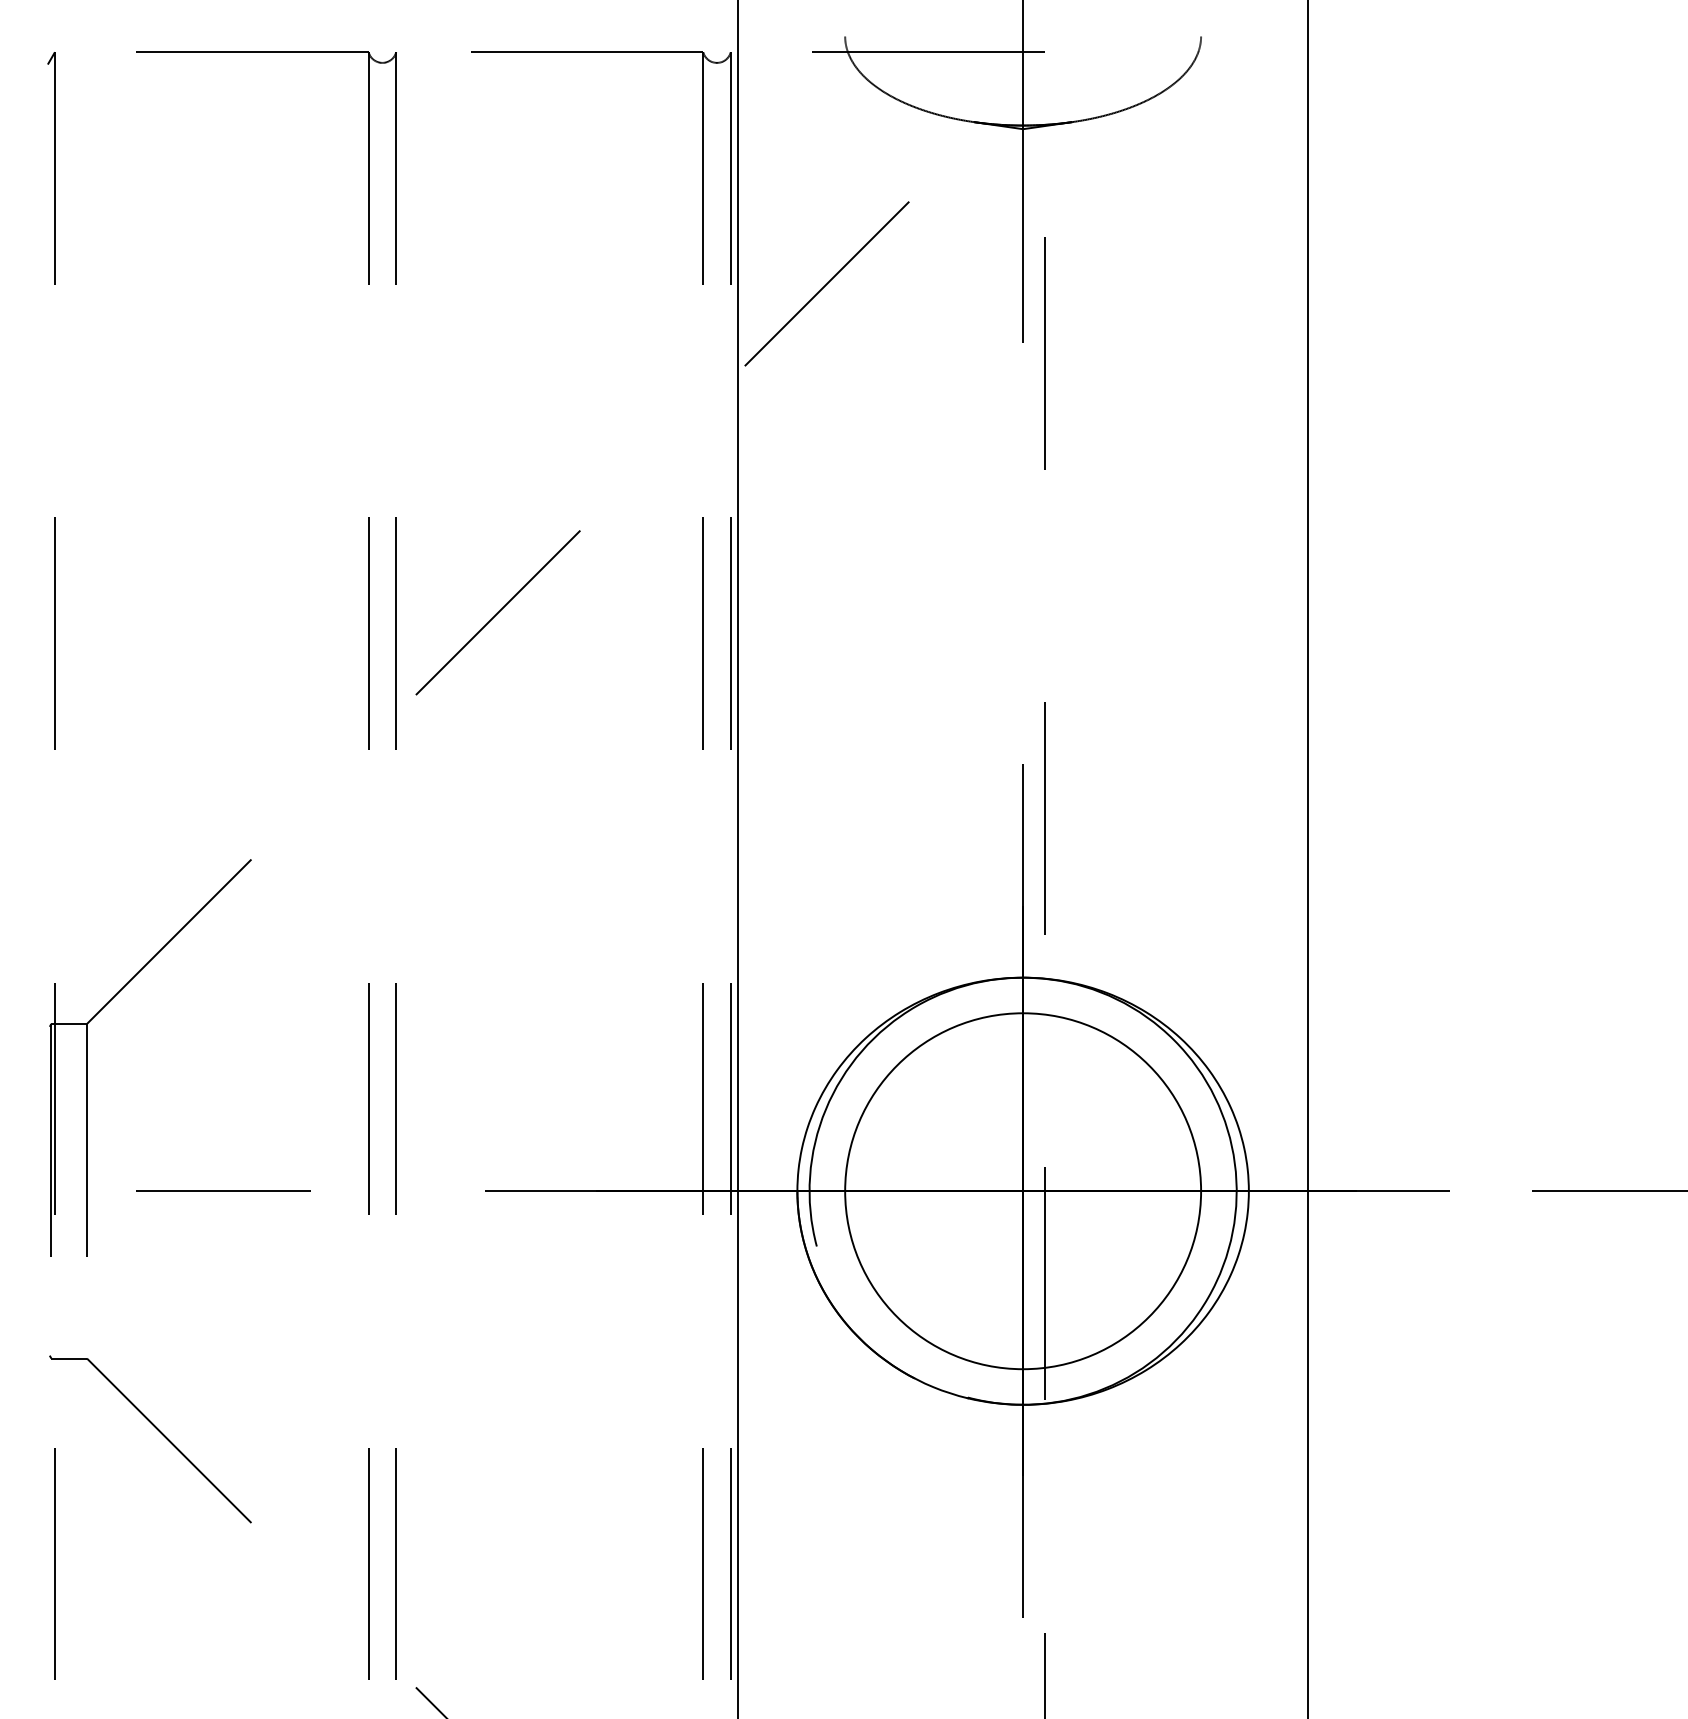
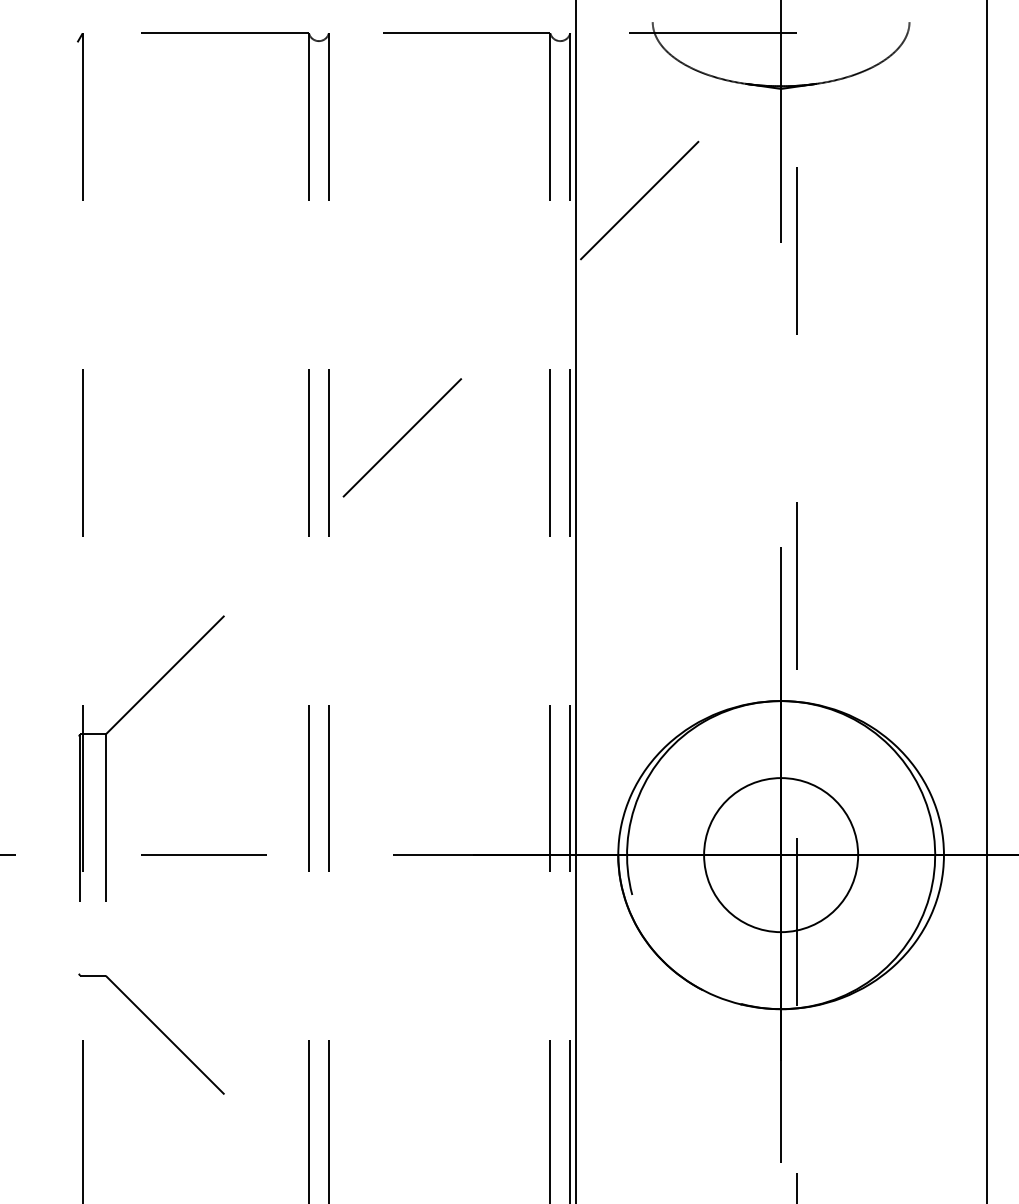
circle: (1023, 1191) -> (781, 855), size x0.6

